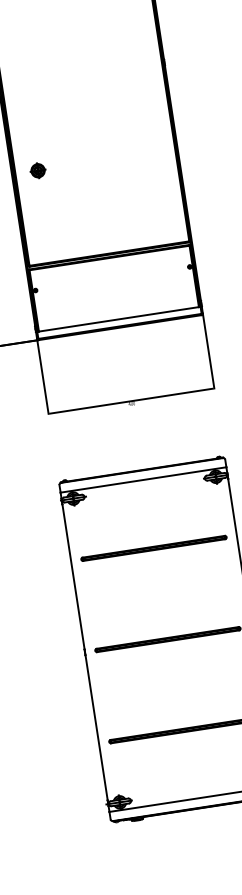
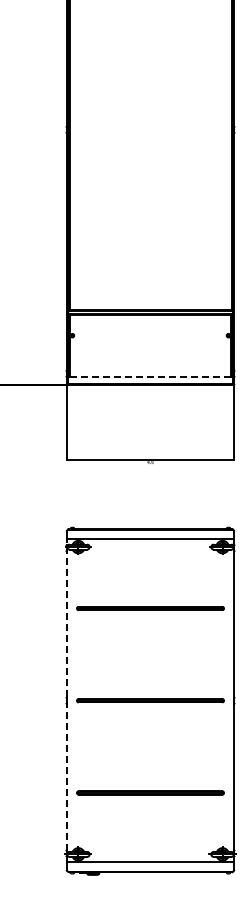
part: (38, 170) -> (93, 217), removed
line: (118, 319) -> (150, 376), solid -> dashed
line: (84, 652) -> (66, 700), solid -> dashed

